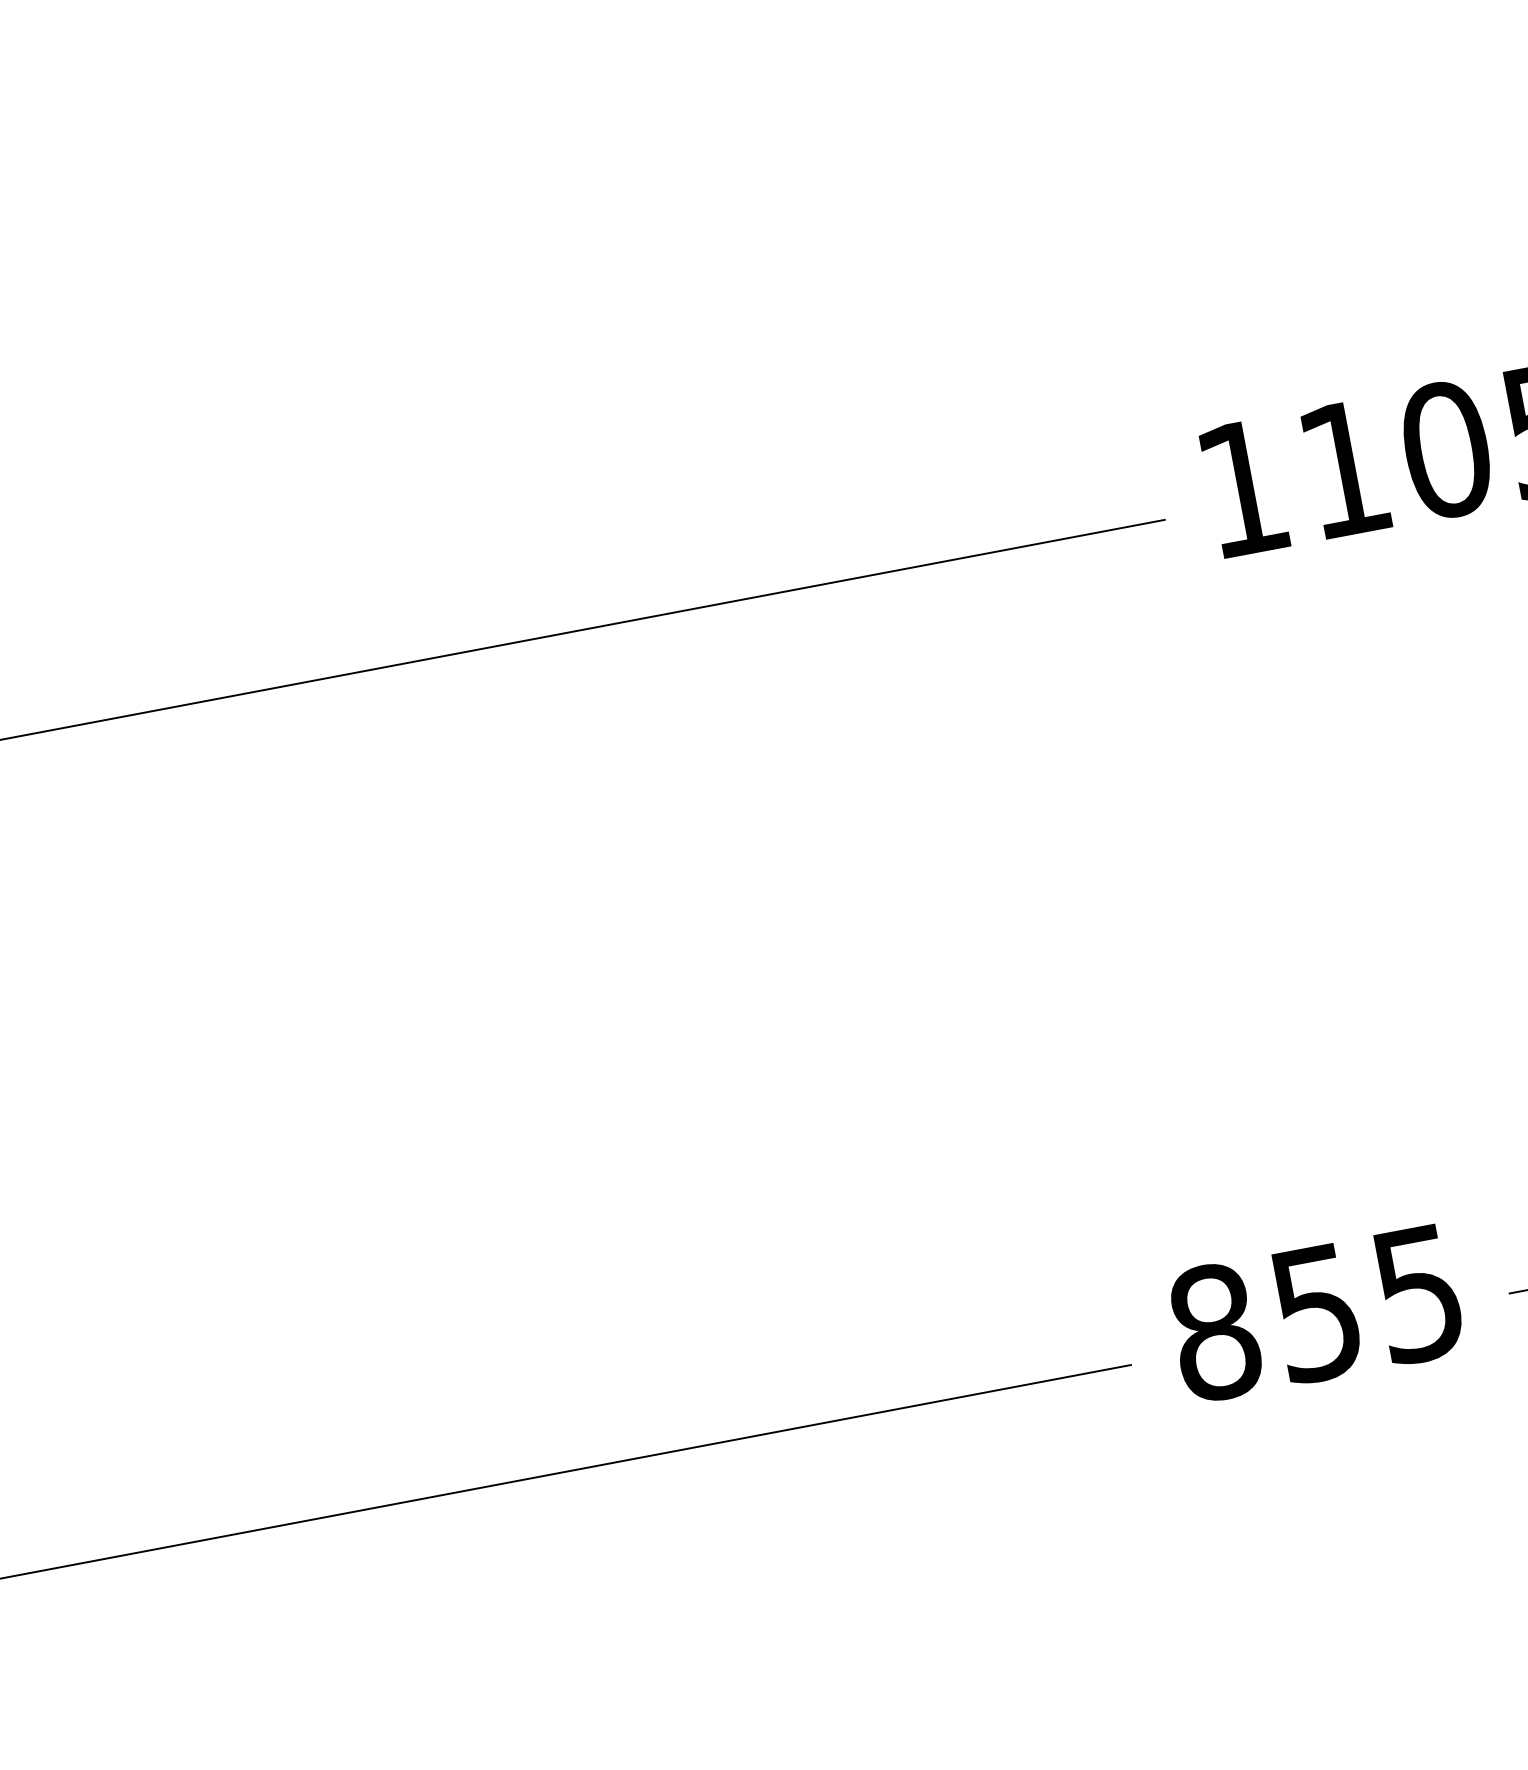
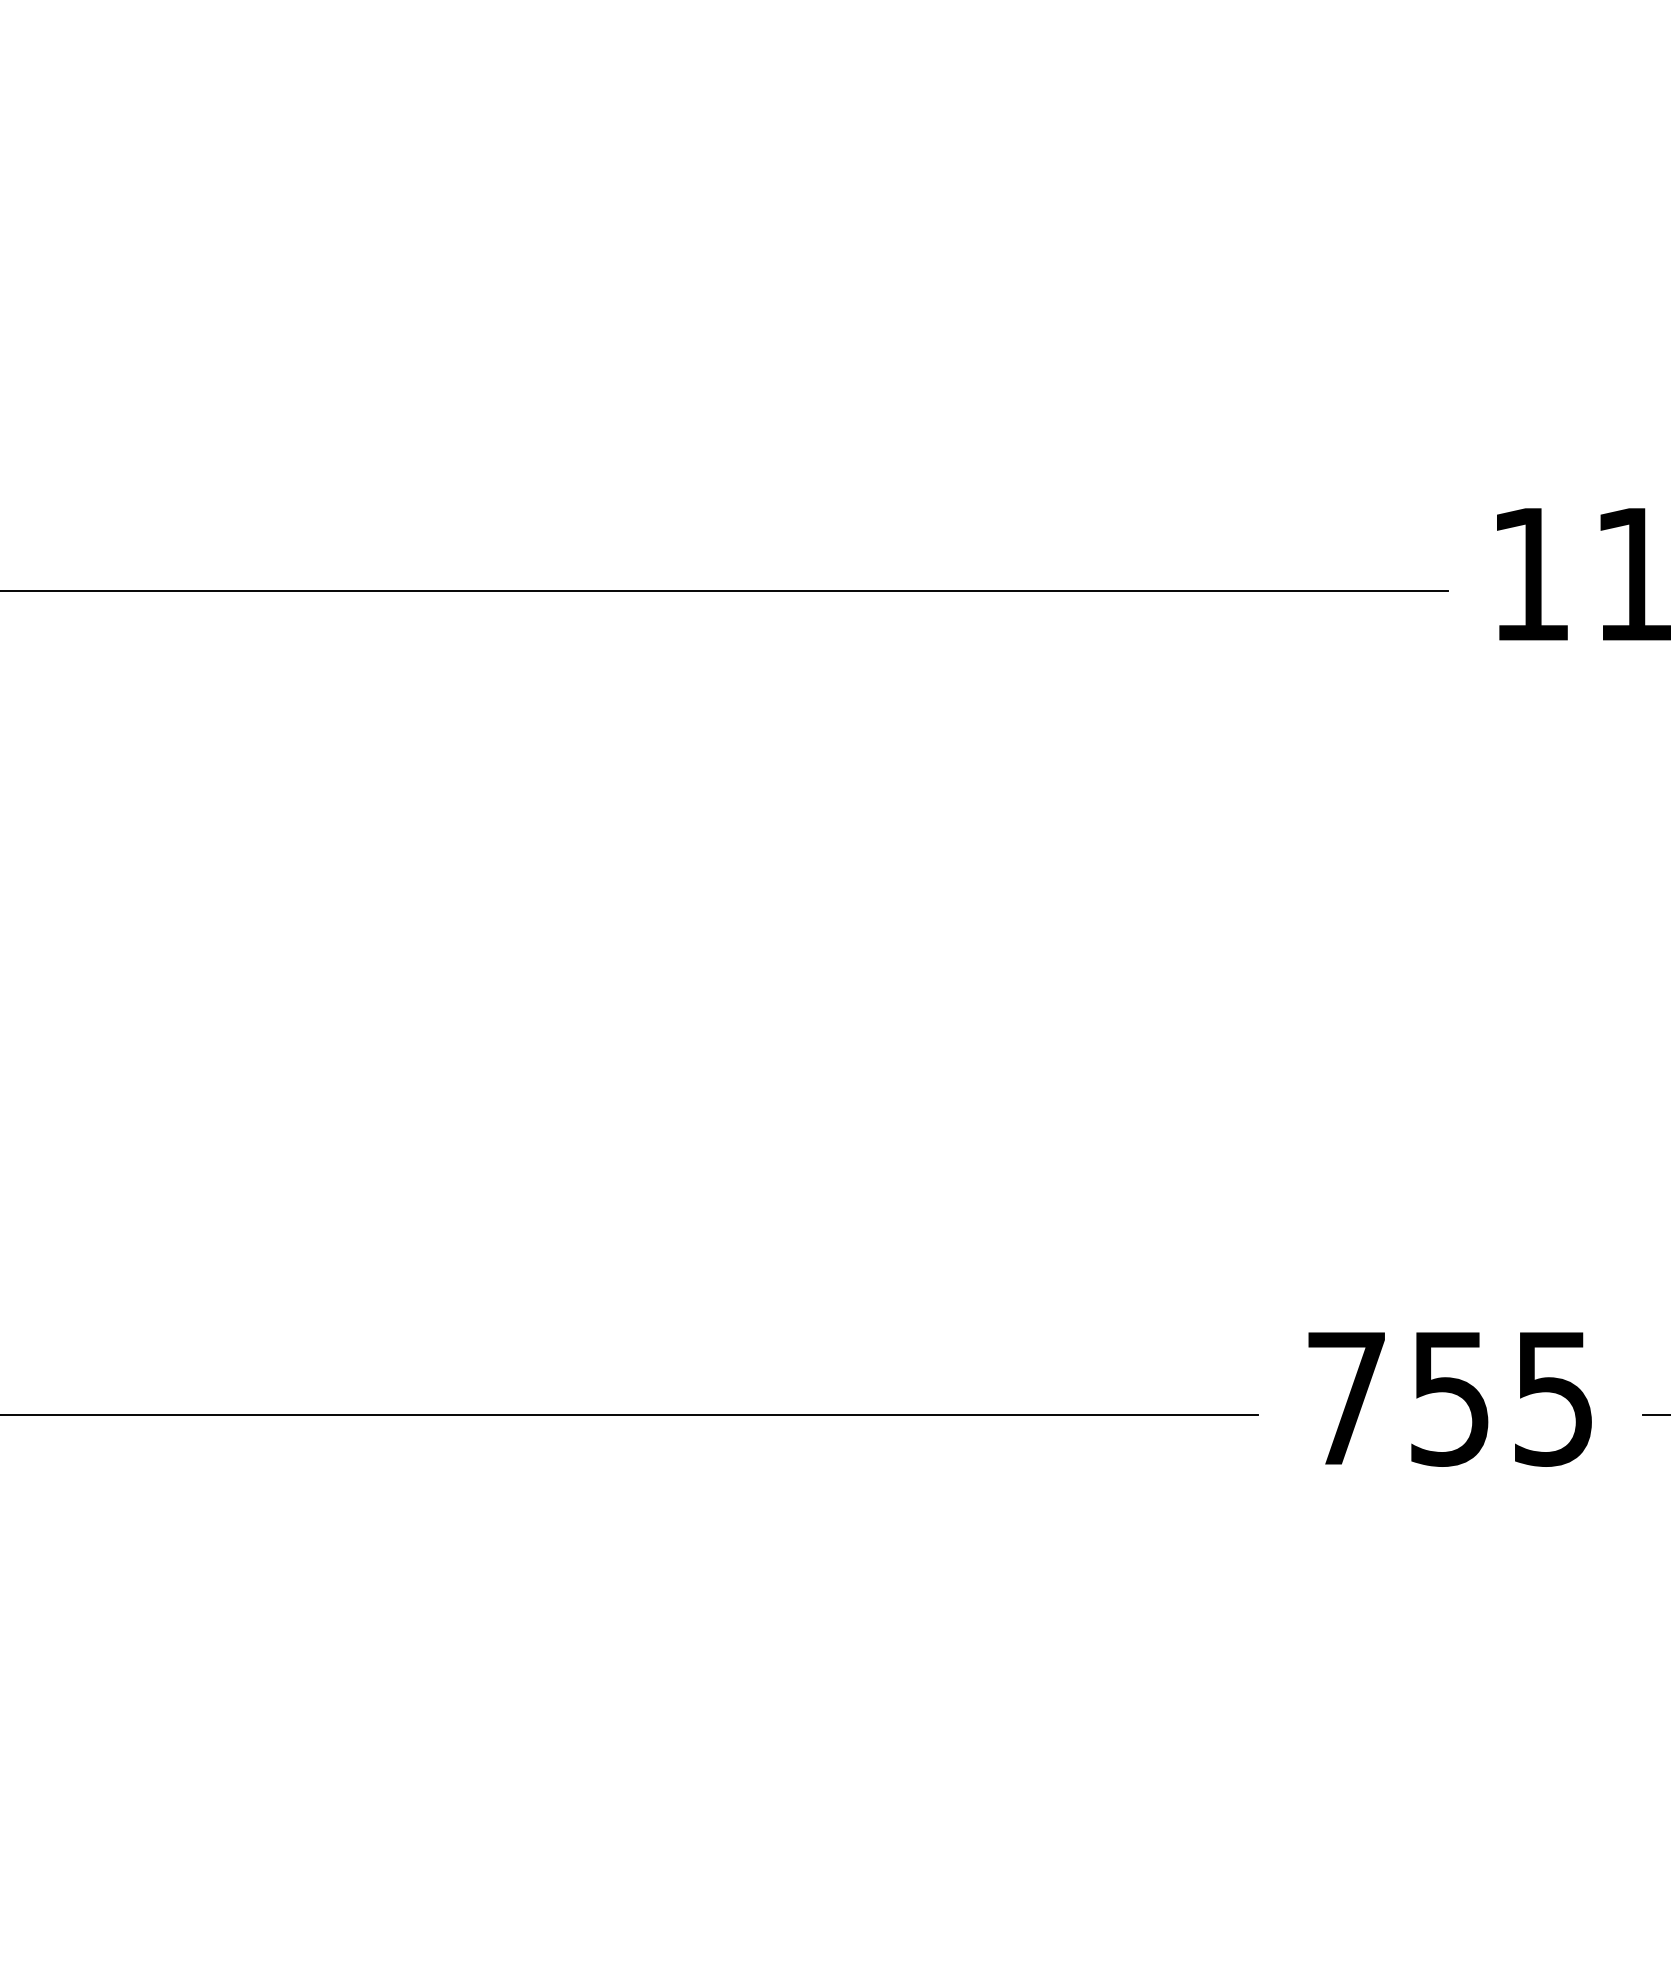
text: (1214, 1332) -> (1346, 1398), 855 -> 755

